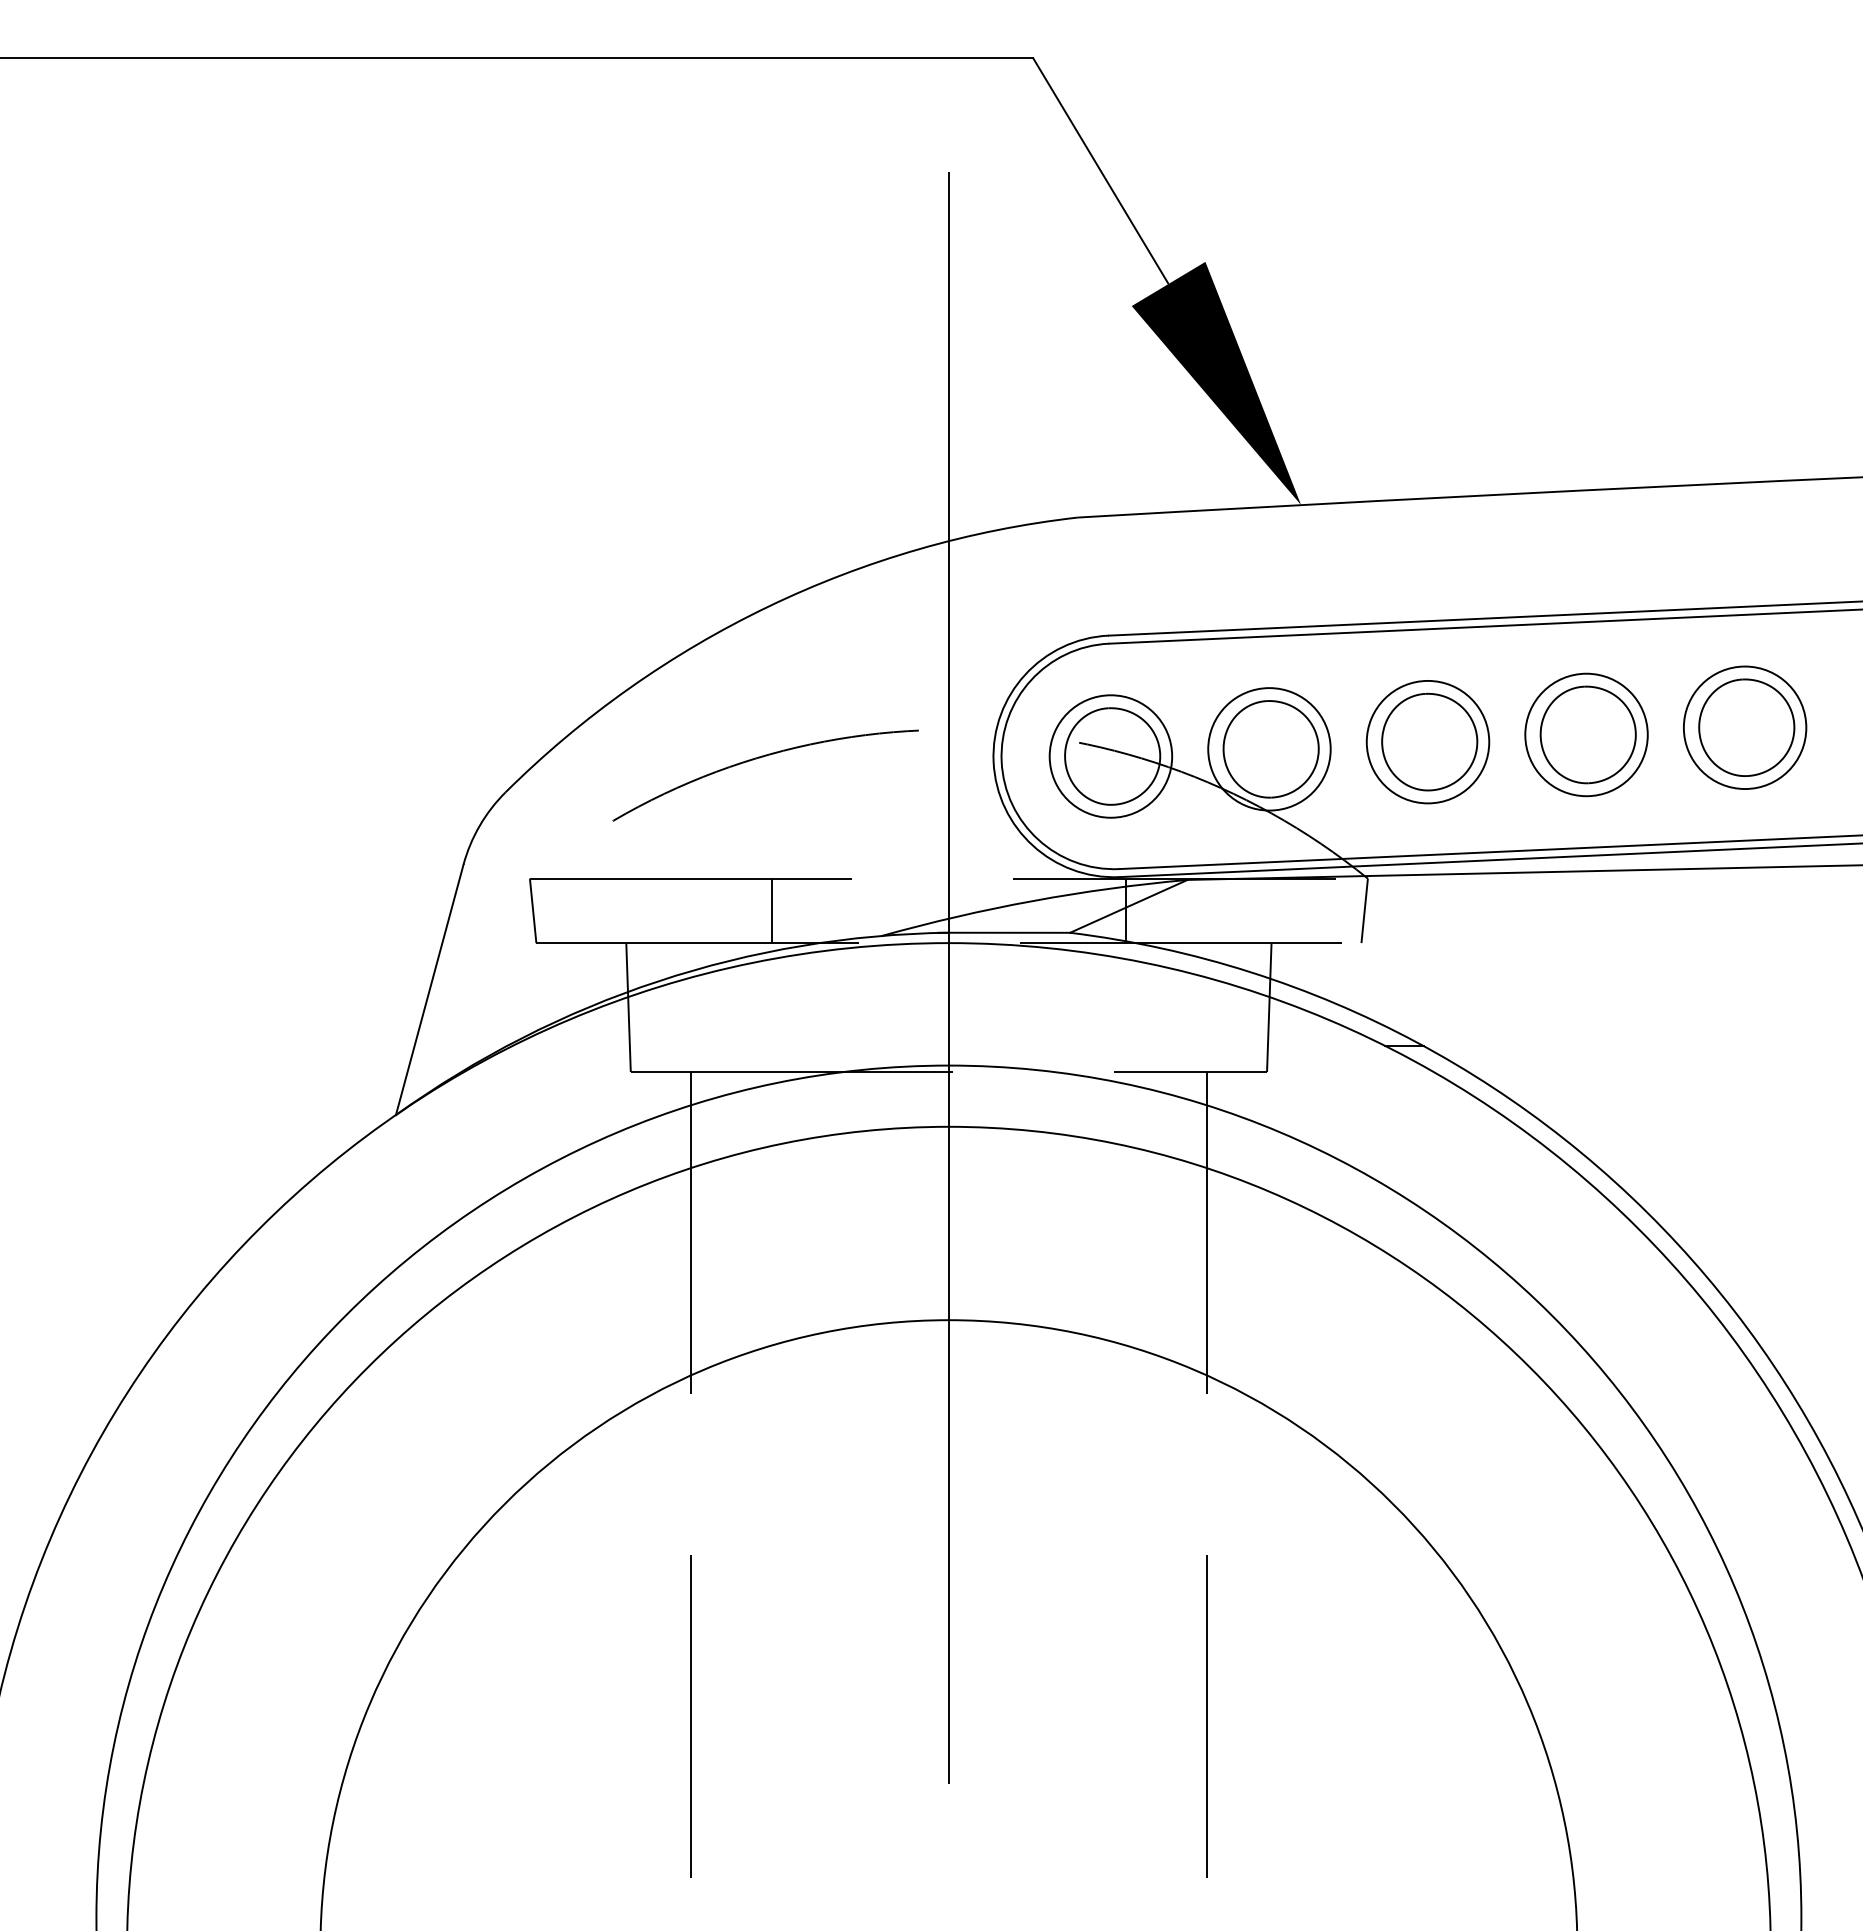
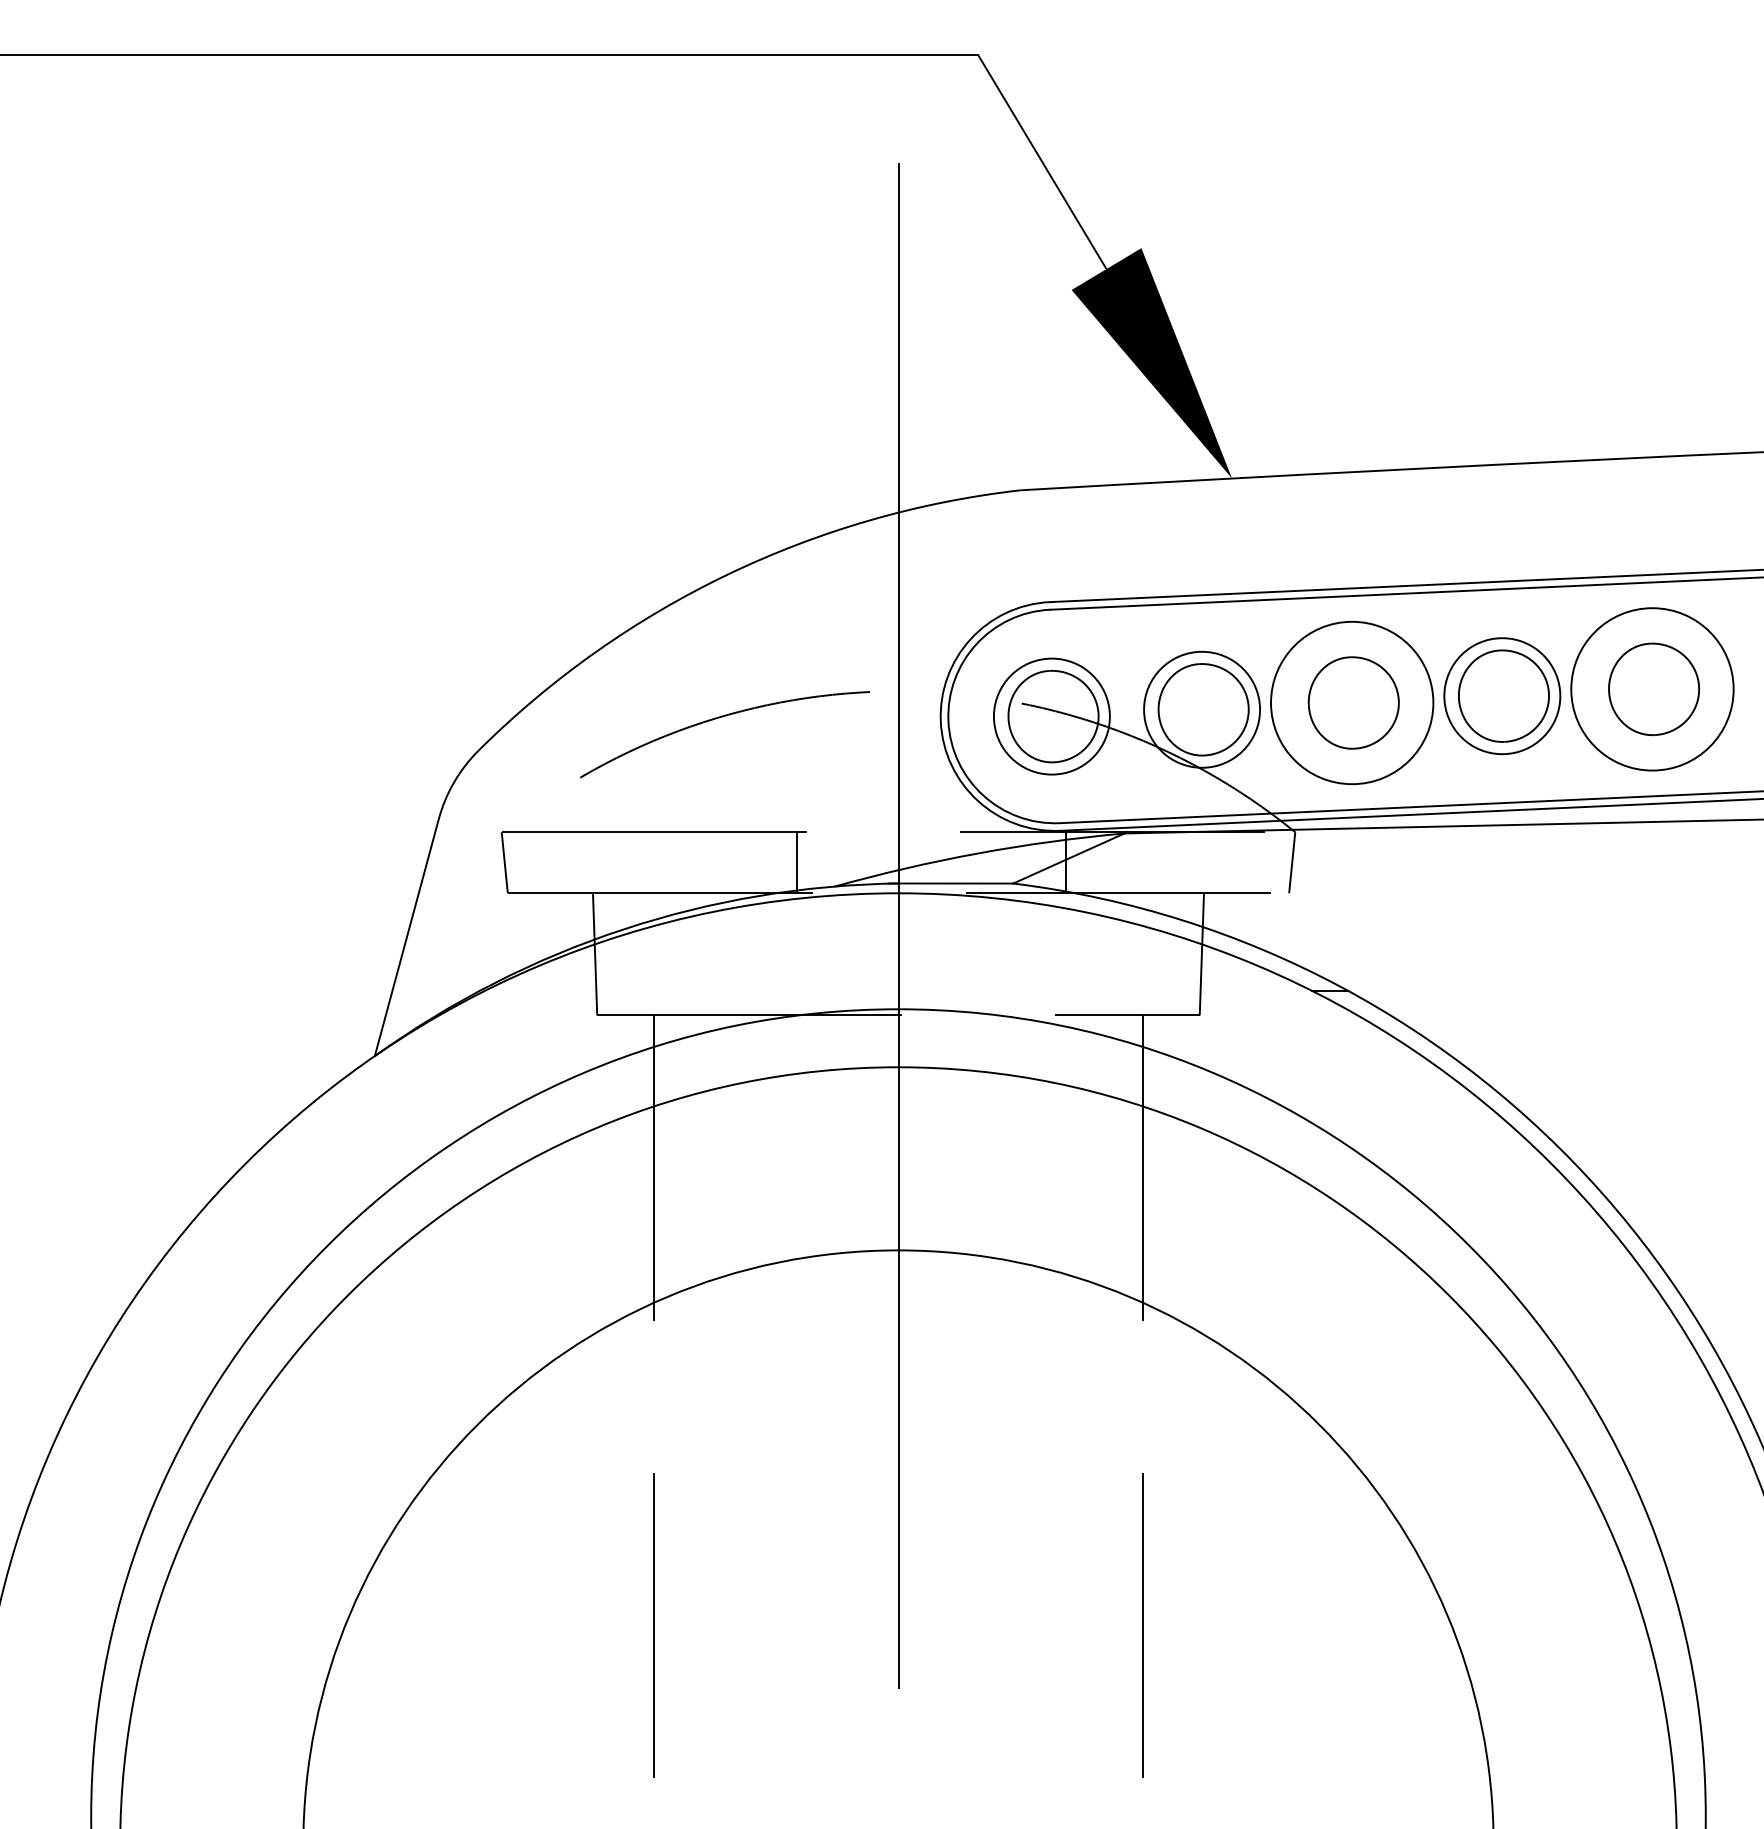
circle: (1744, 727) -> (1651, 689), size x1.4
circle: (1427, 741) -> (1351, 702), size x1.4
line: (771, 910) -> (796, 862), moved

